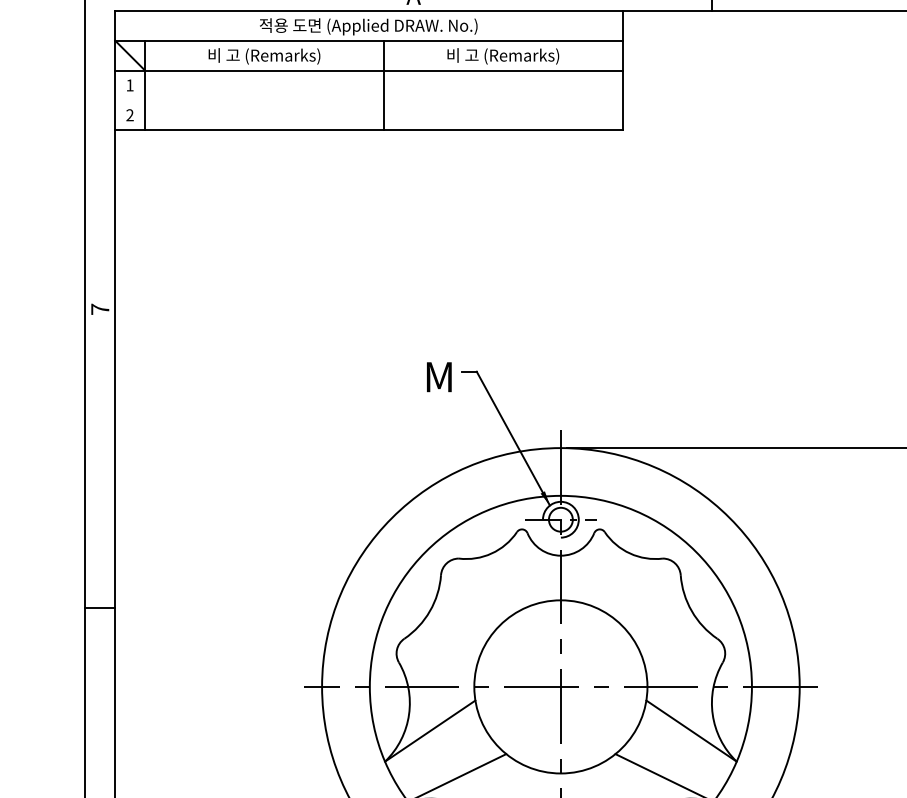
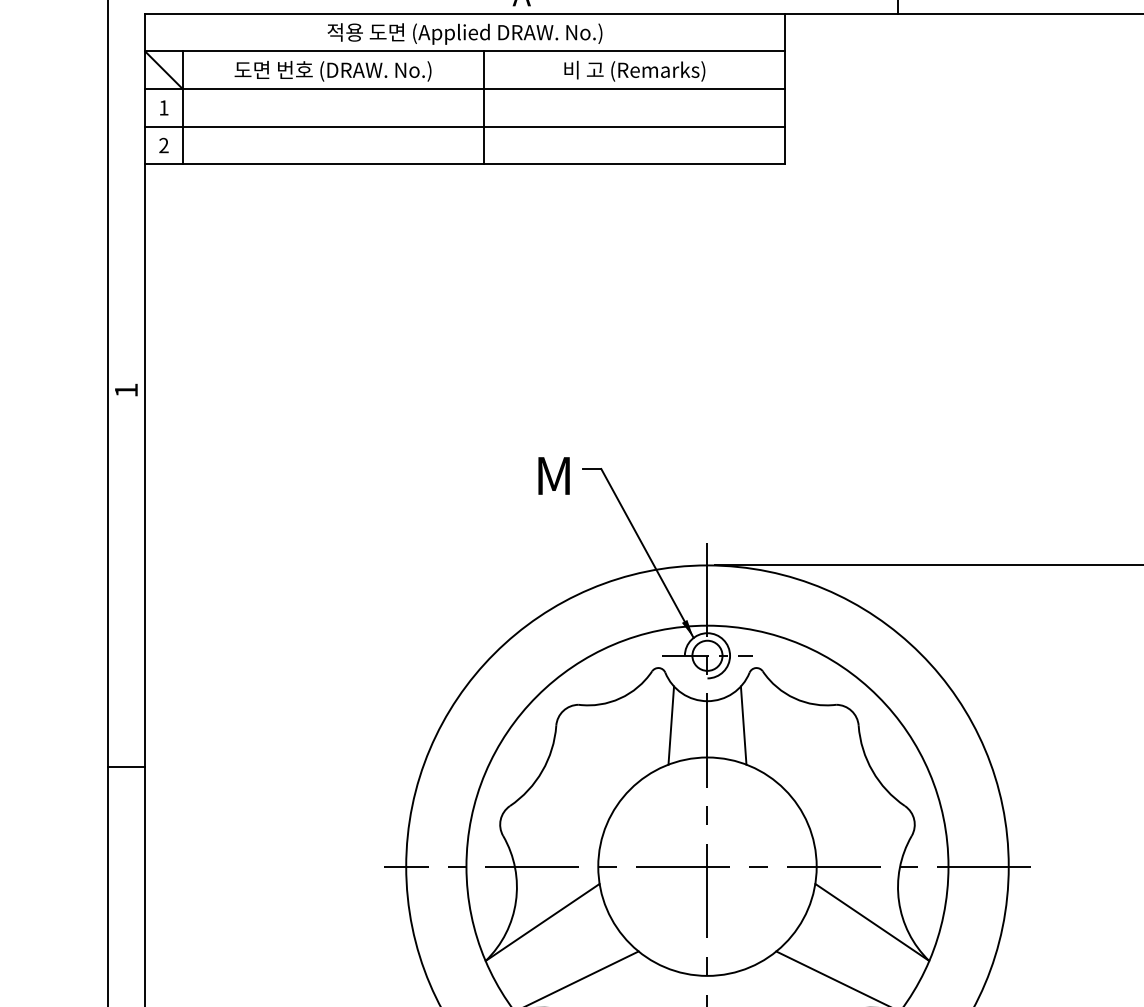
text: (263, 55) -> (332, 70), 비 고 (Remarks) -> 도면 번호 (DRAW. No.)
line: (369, 100) -> (465, 126), added
text: (100, 309) -> (126, 390), 7 -> 1
line: (532, 574) -> (671, 725), added
line: (589, 574) -> (743, 725), added

